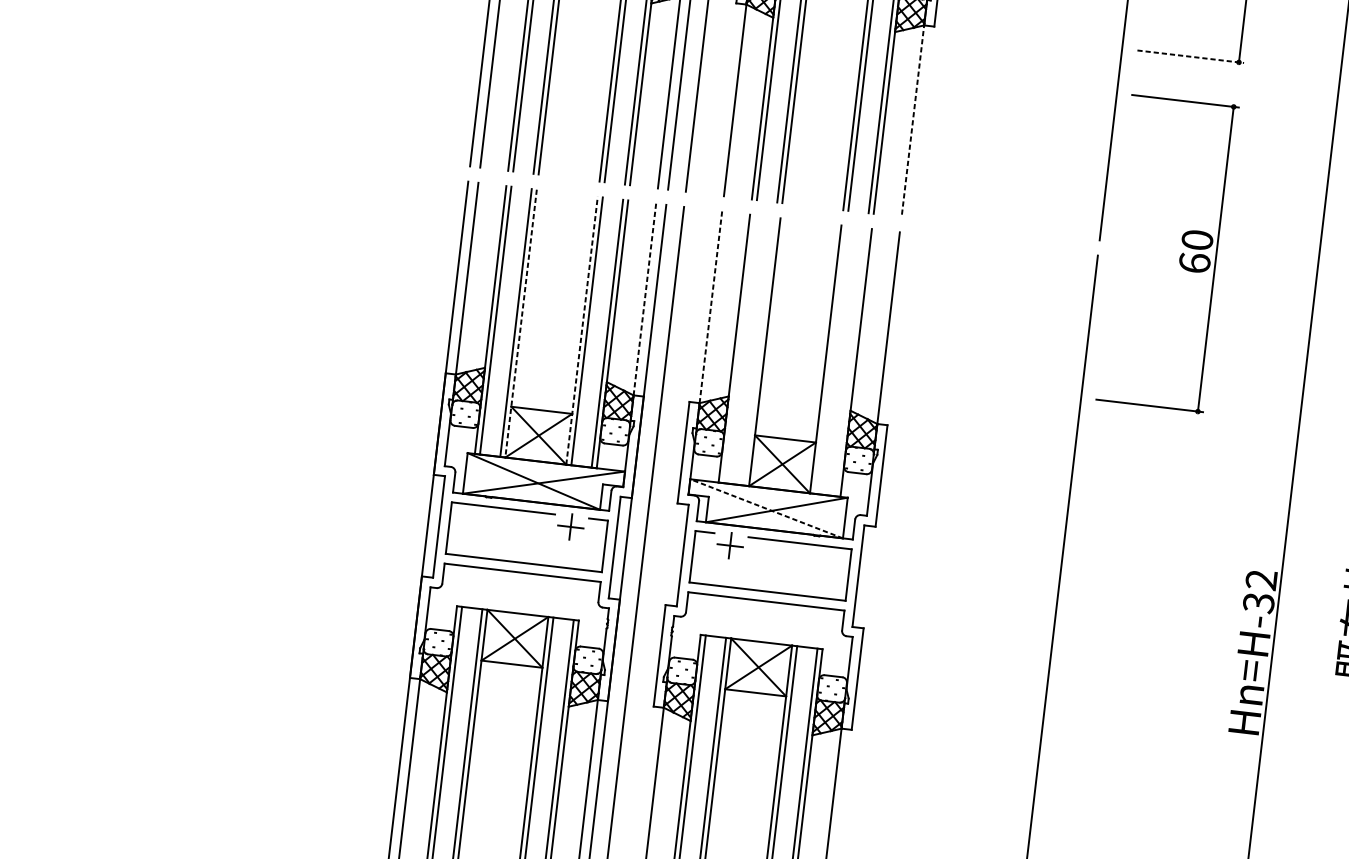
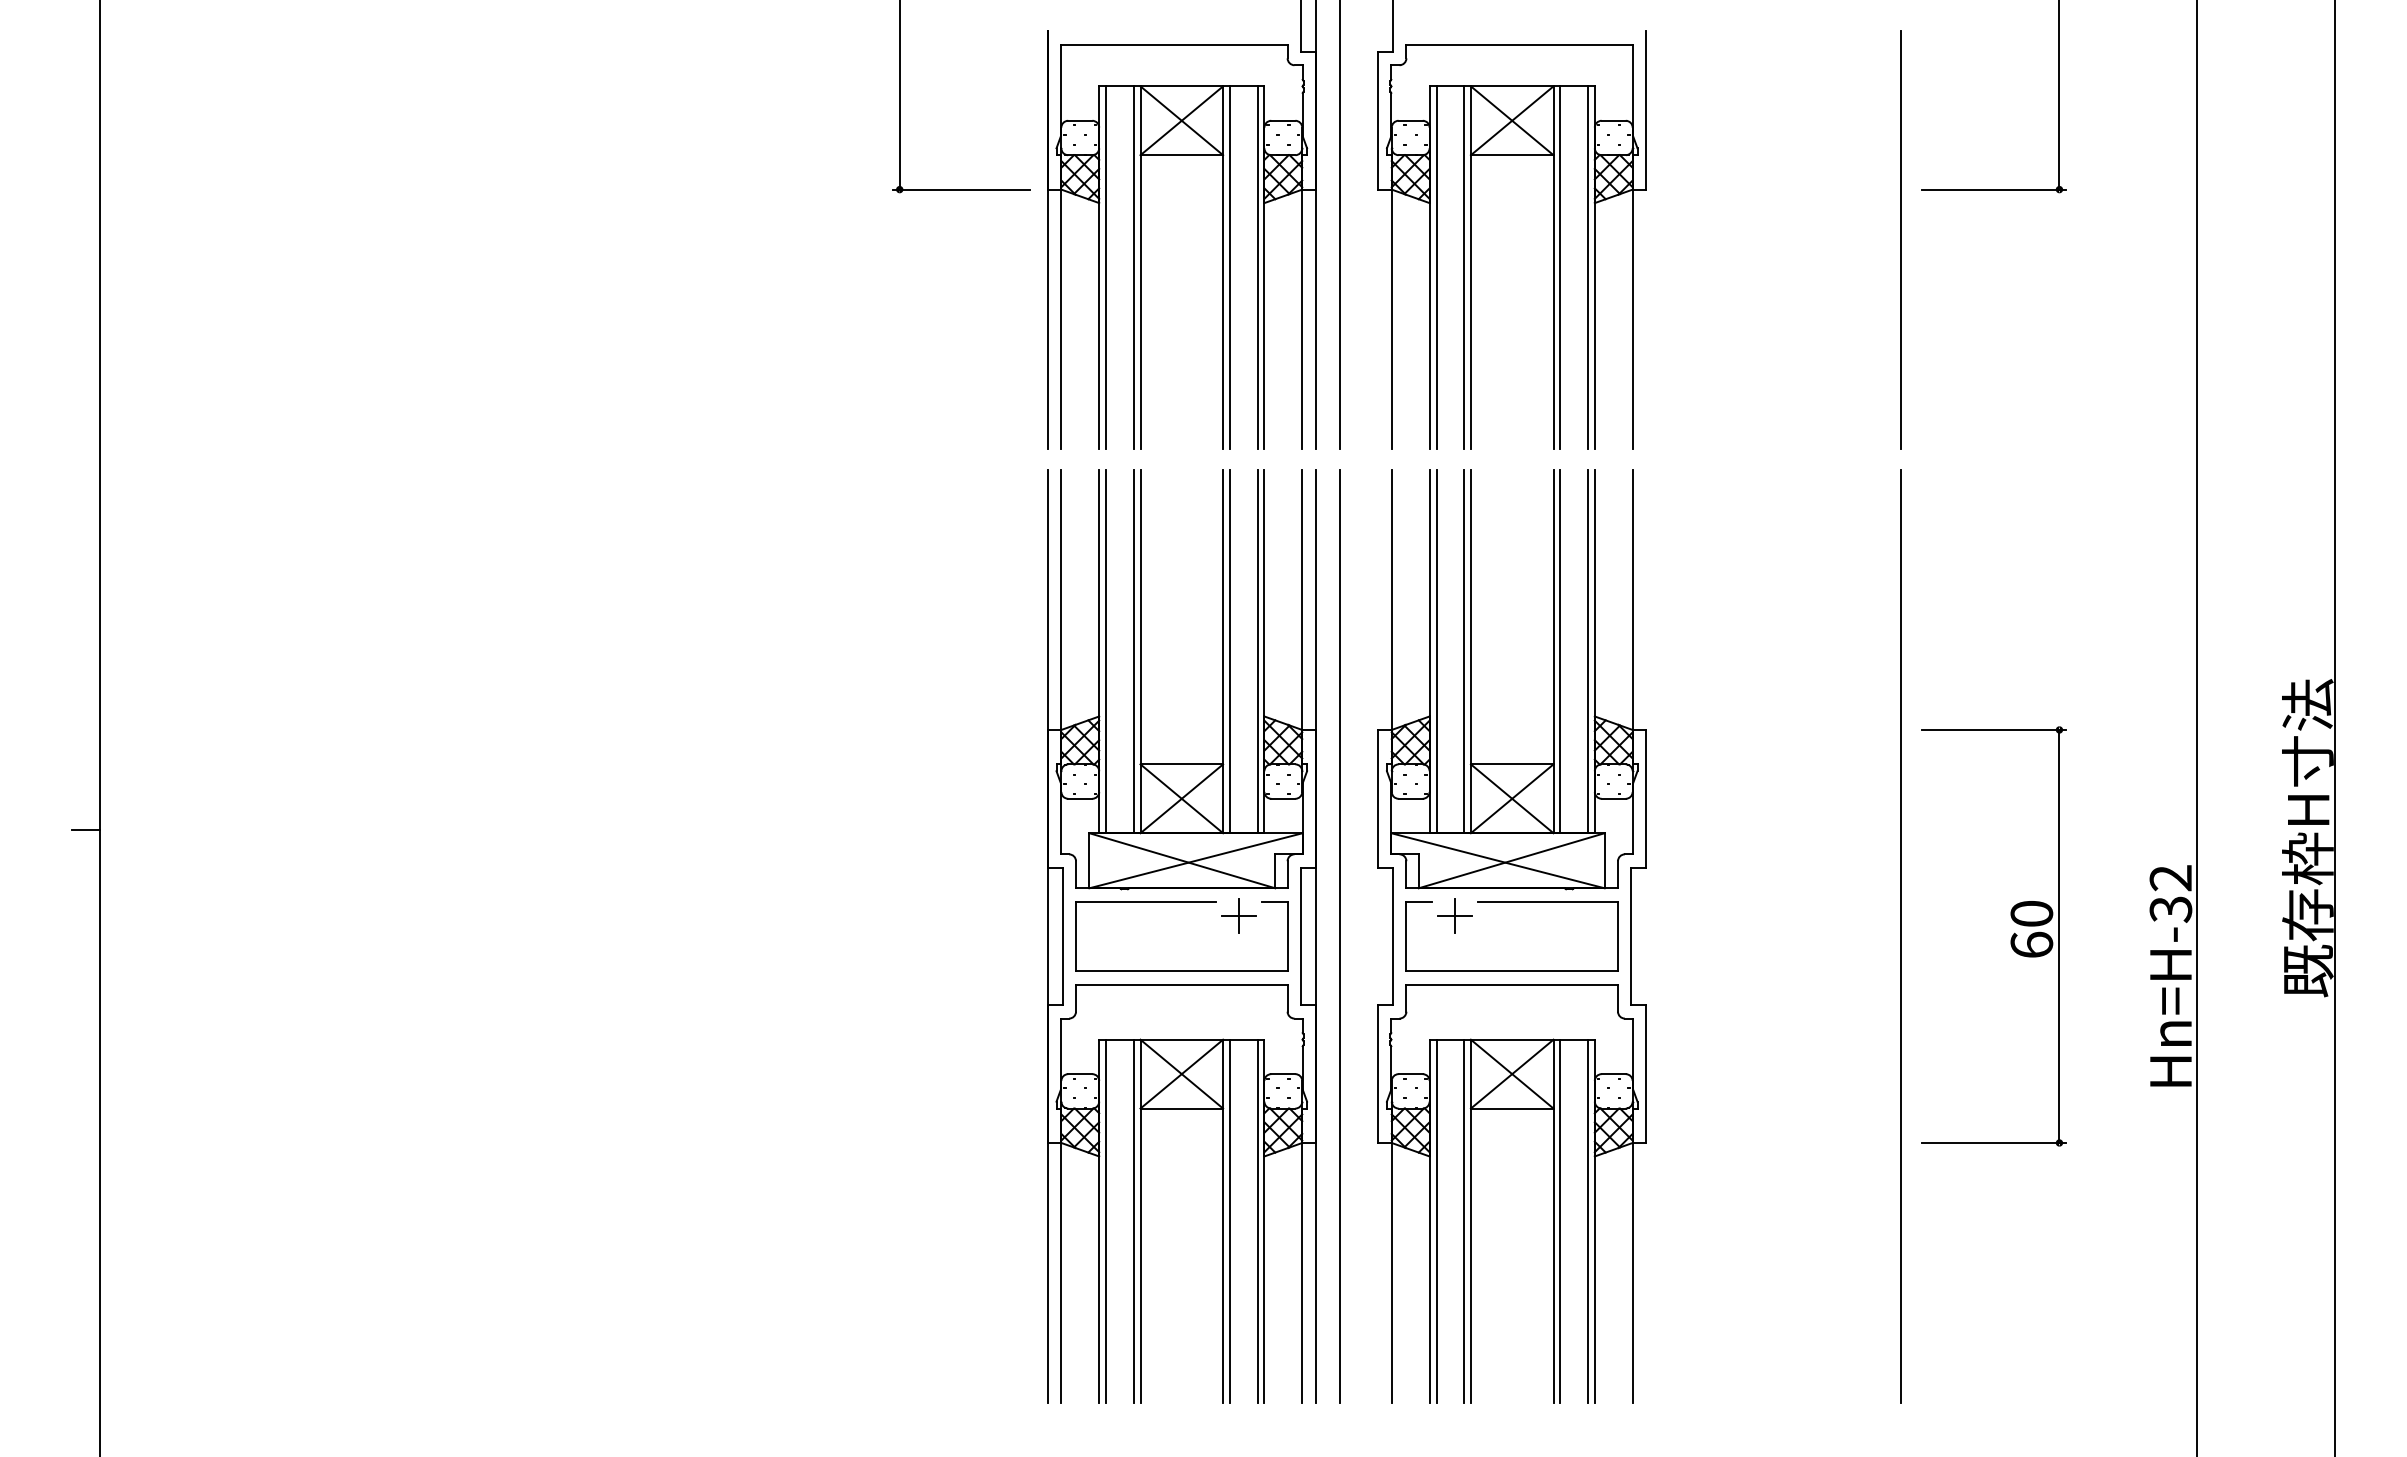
line: (1191, 56) -> (1994, 189), dashed -> solid
line: (912, 119) -> (1632, 317), dashed -> solid
part: (1179, 257) -> (2010, 939), moved
line: (644, 300) -> (1302, 601), dashed -> solid
line: (710, 308) -> (1391, 601), dashed -> solid
line: (521, 323) -> (1140, 651), dashed -> solid
line: (582, 330) -> (1223, 651), dashed -> solid
line: (739, 349) -> (1436, 651), added
line: (760, 351) -> (1464, 651), added
line: (830, 359) -> (1560, 651), added
line: (850, 362) -> (1587, 651), added
line: (766, 508) -> (1497, 860), dashed -> solid

